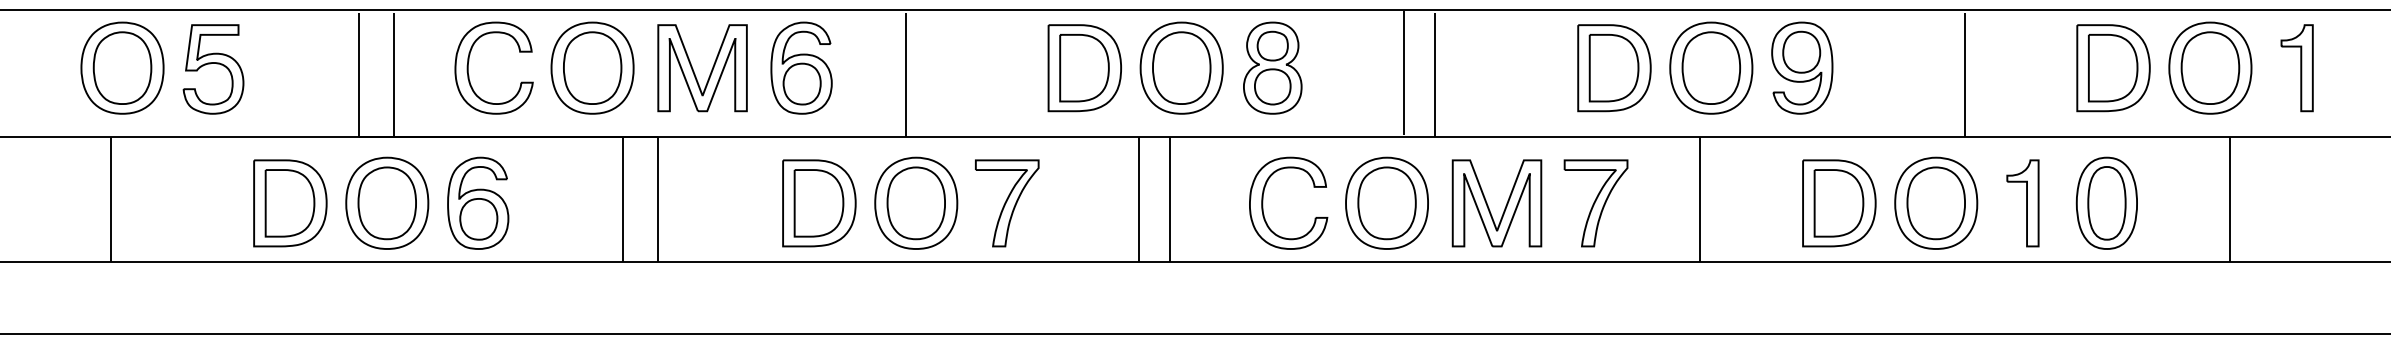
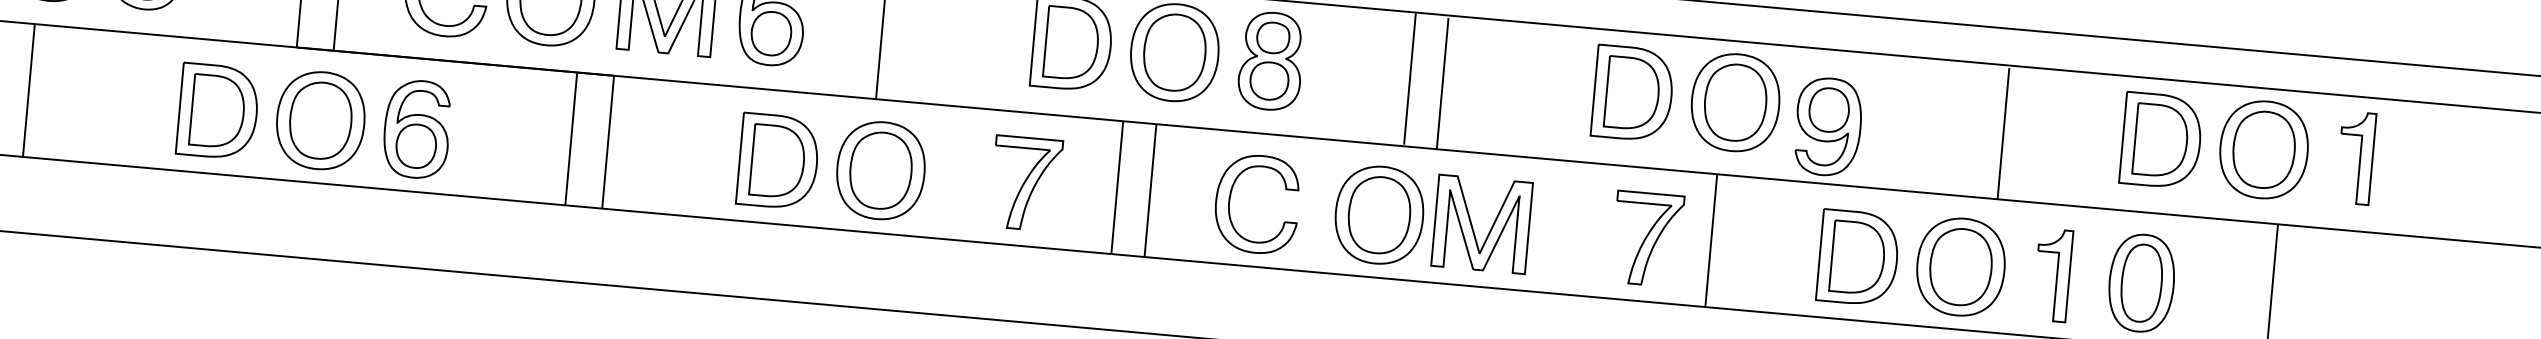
part: (1802, 67) -> (1828, 126), moved
part: (1263, 202) -> (1230, 201), moved
part: (1007, 203) -> (1026, 183), moved
part: (1595, 203) -> (1646, 239), moved
part: (1489, 207) -> (1473, 228), moved

